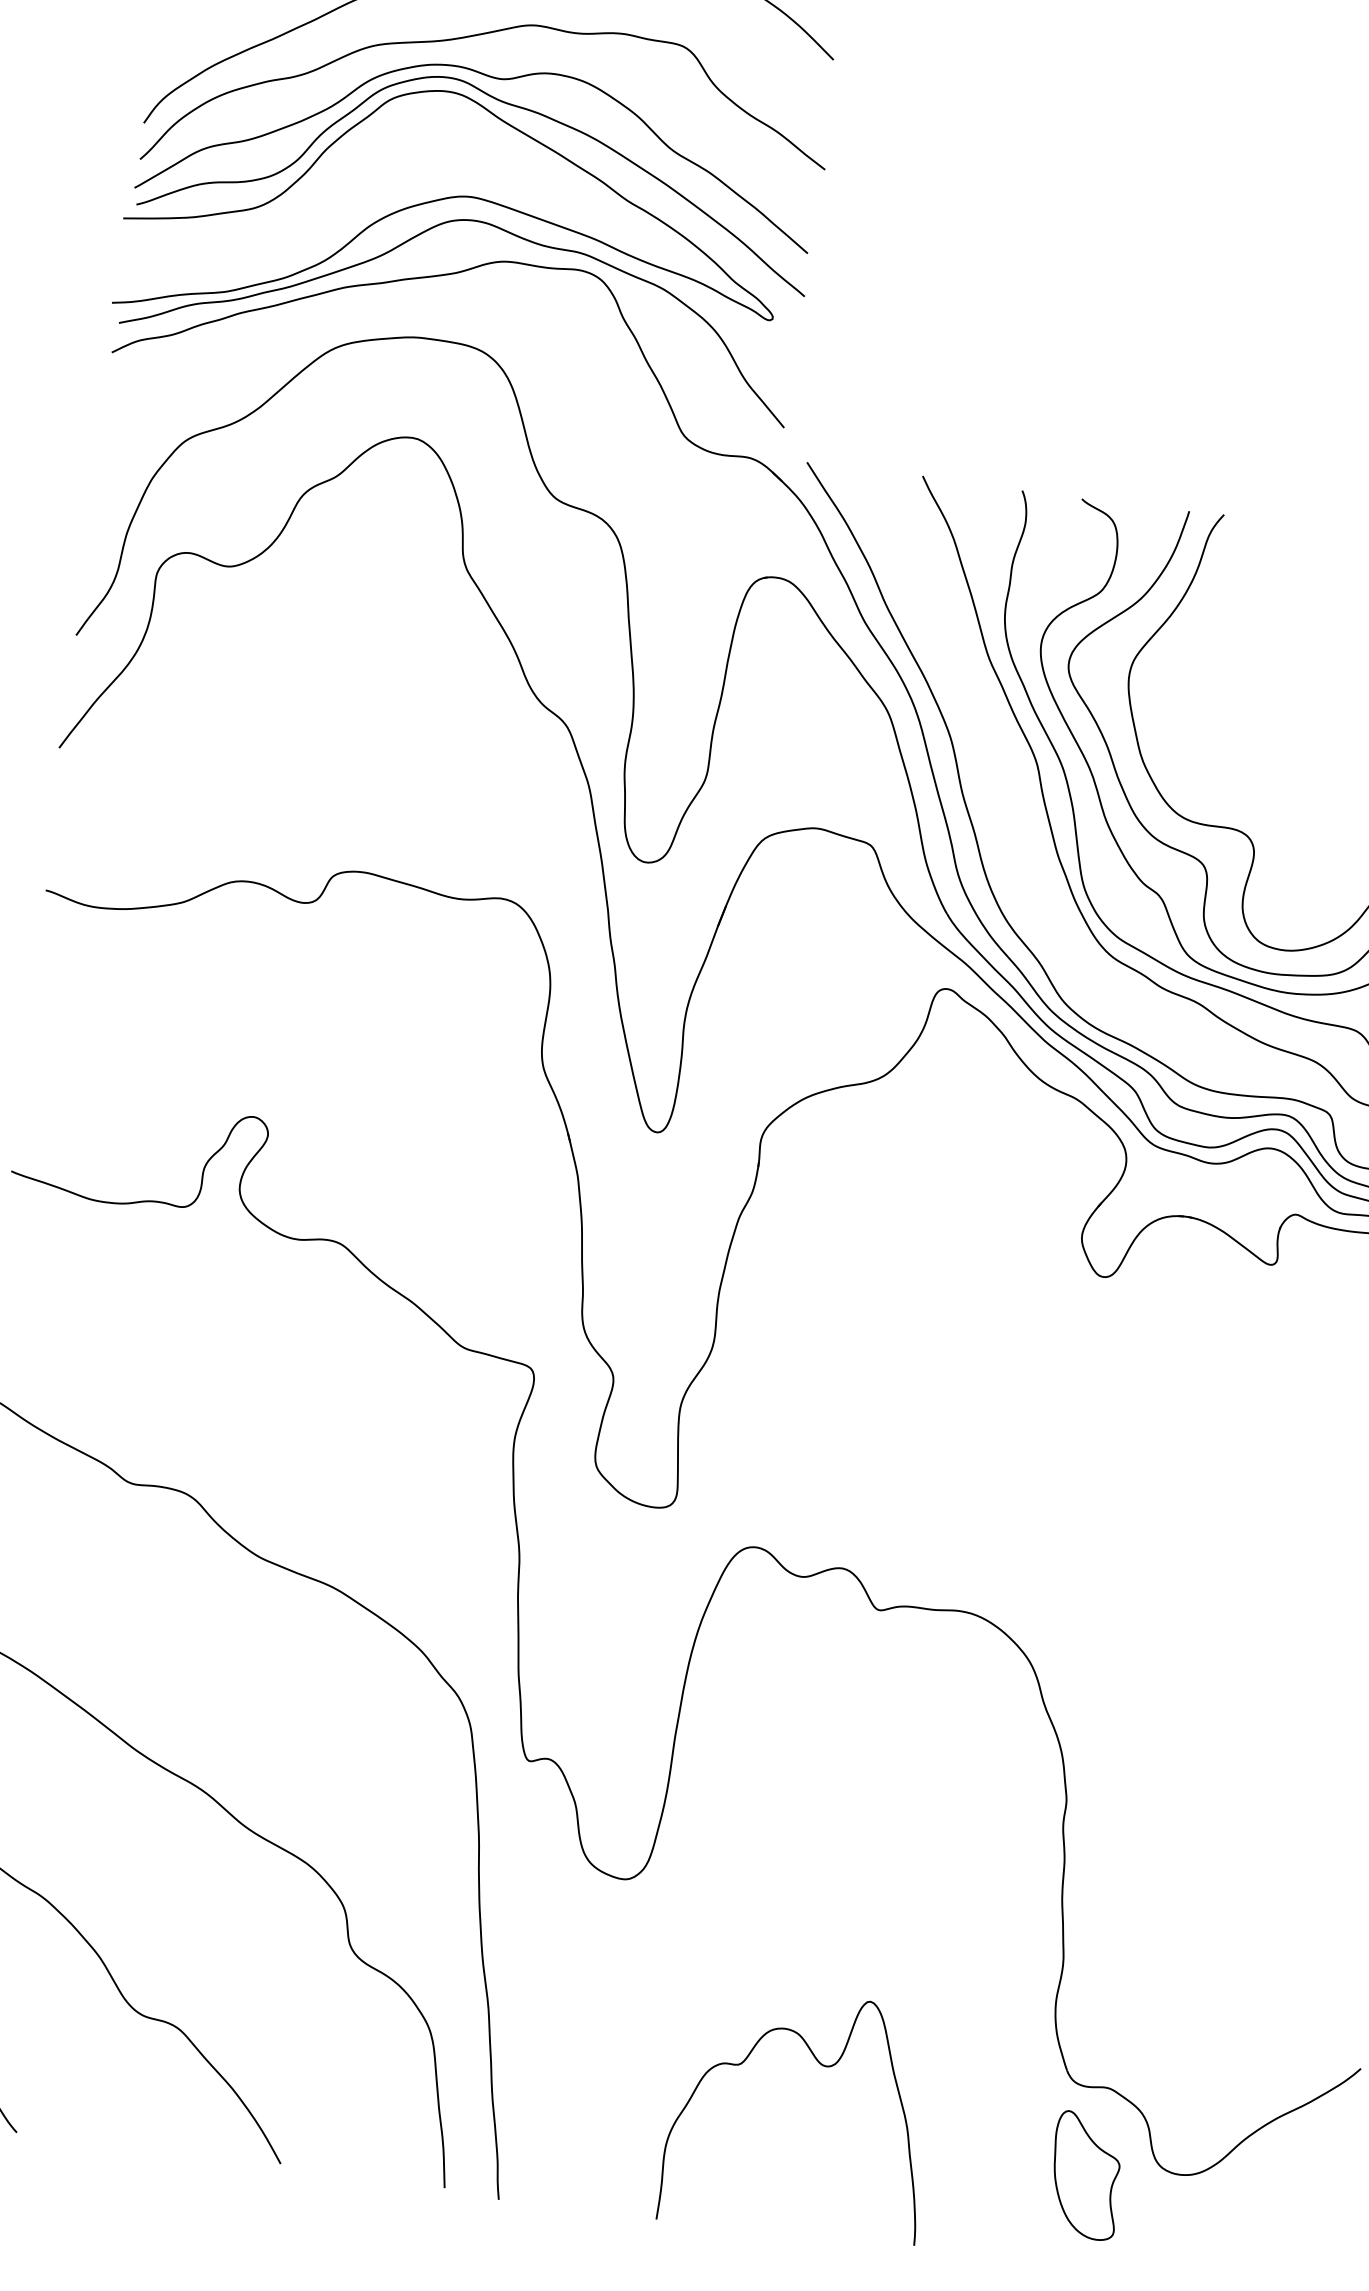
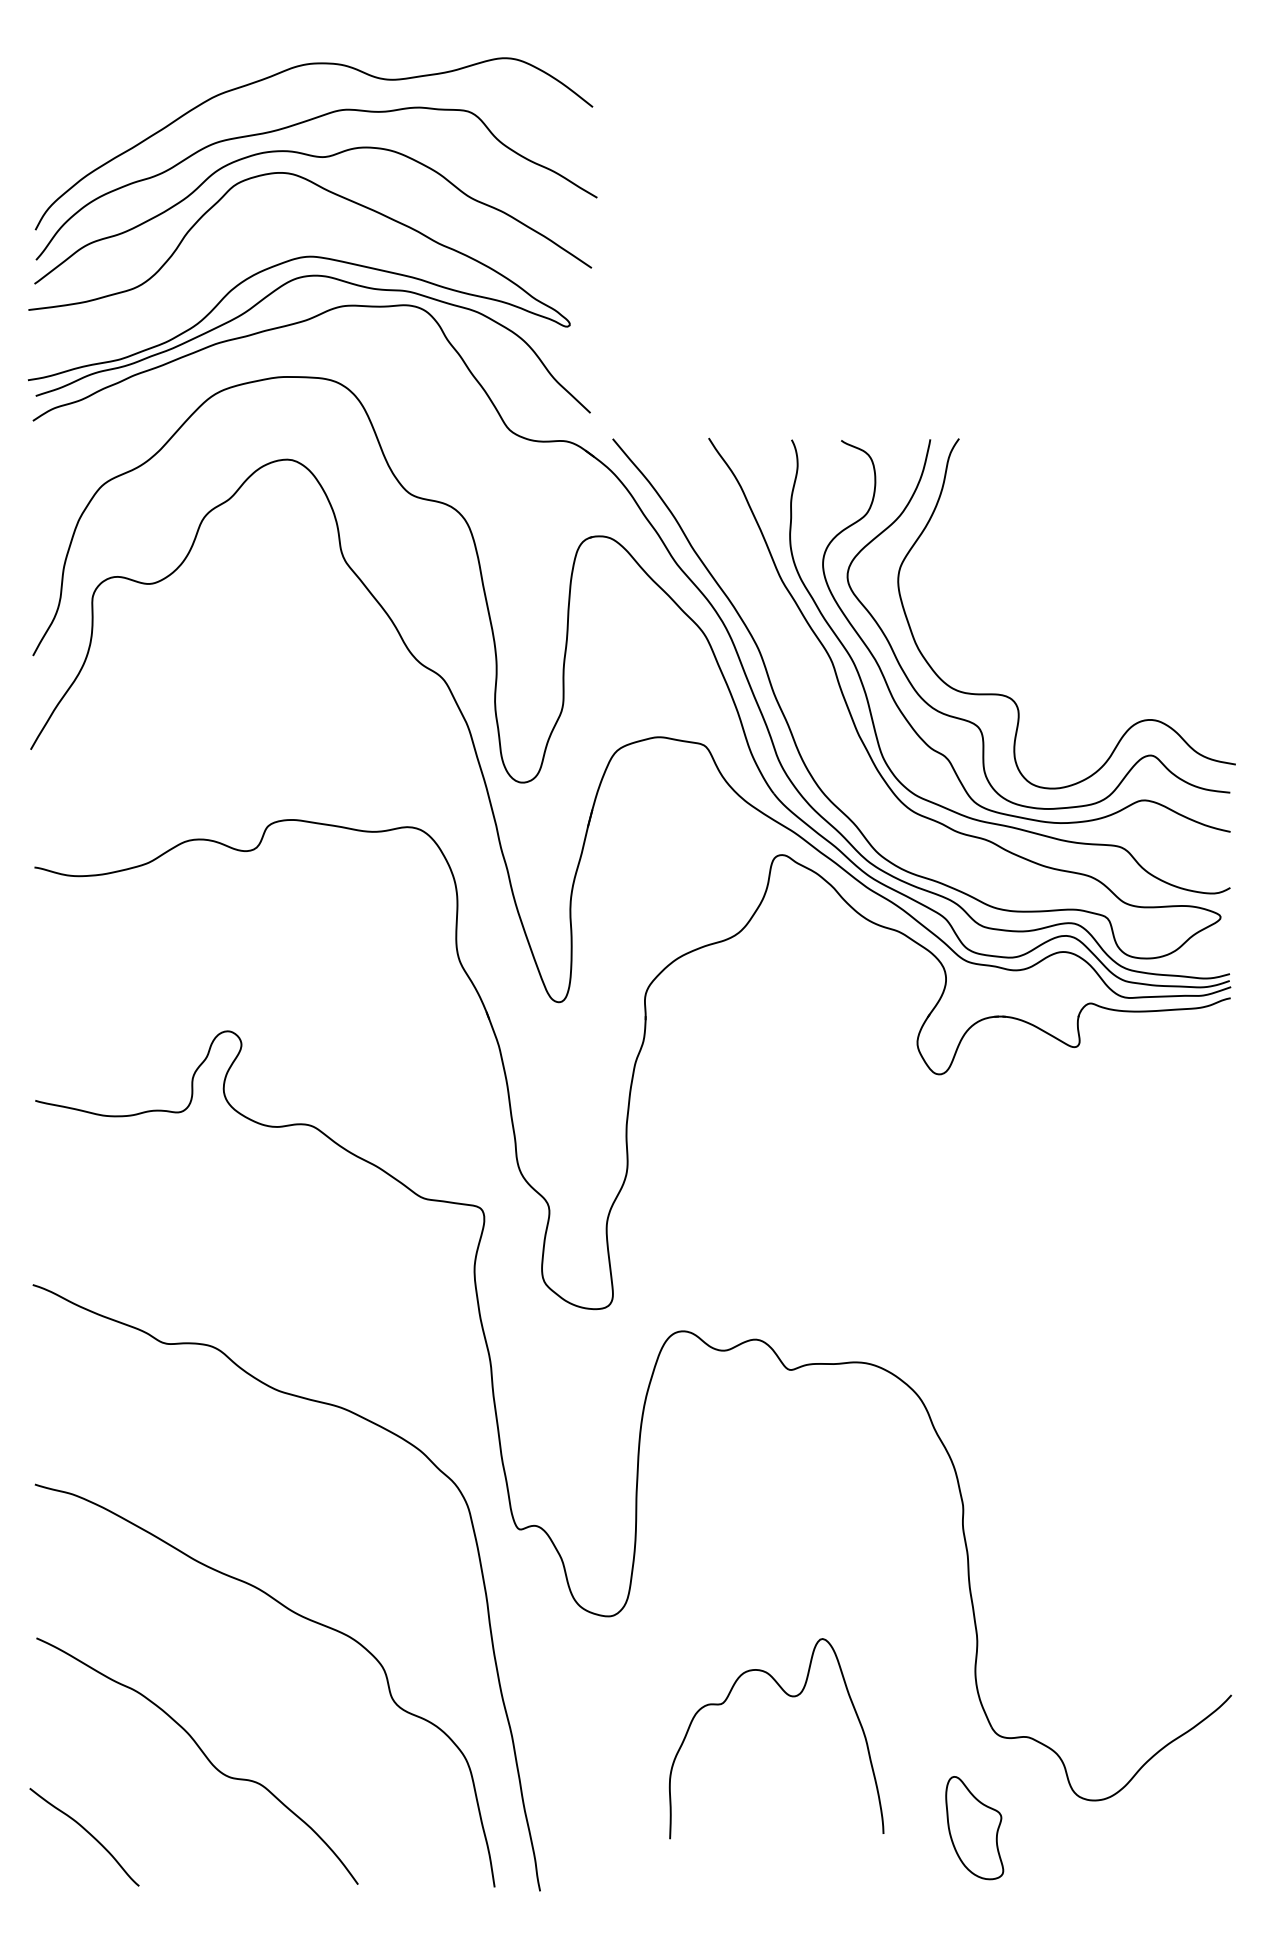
curve: (505, 104) -> (329, 177), removed
curve: (824, 2067) -> (791, 1697), moved
part: (1085, 2176) -> (974, 1828), moved

